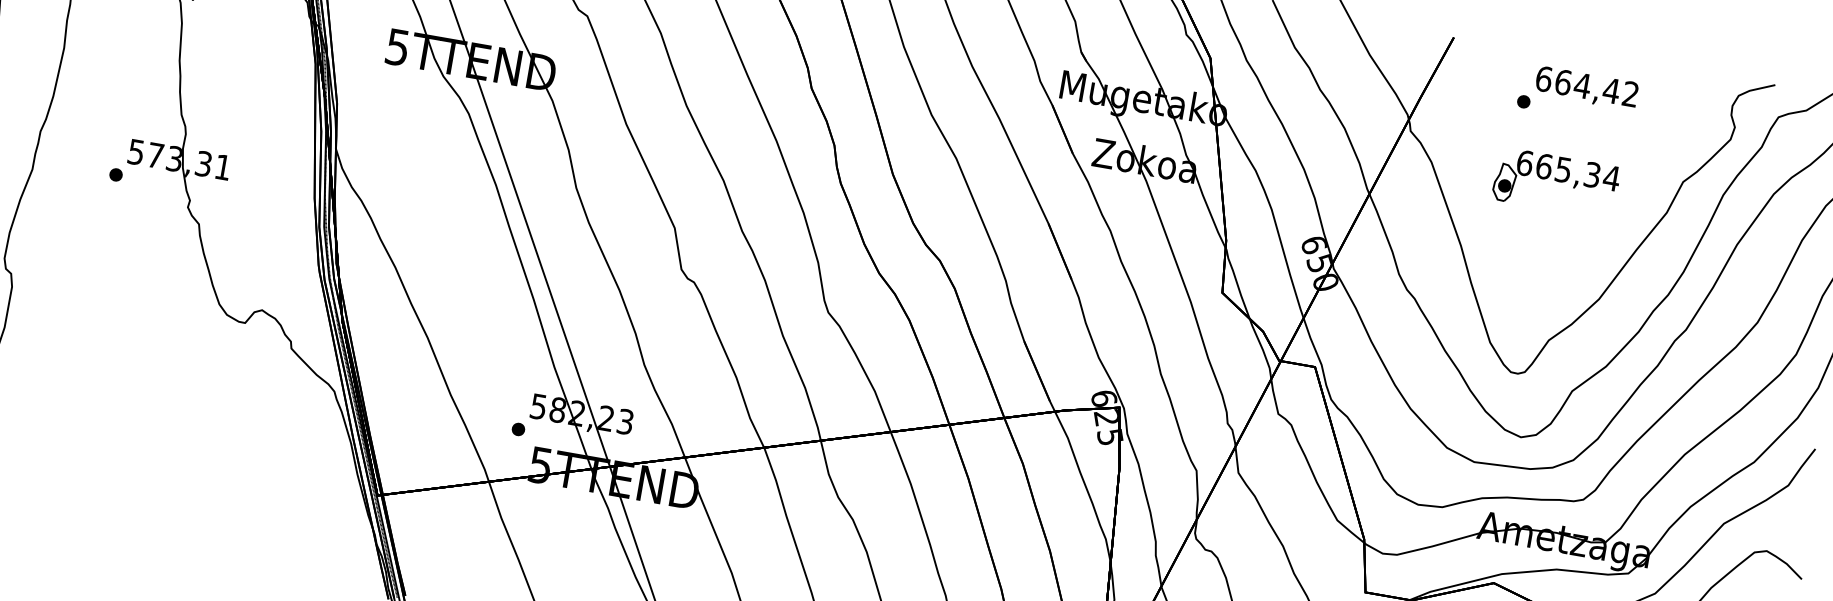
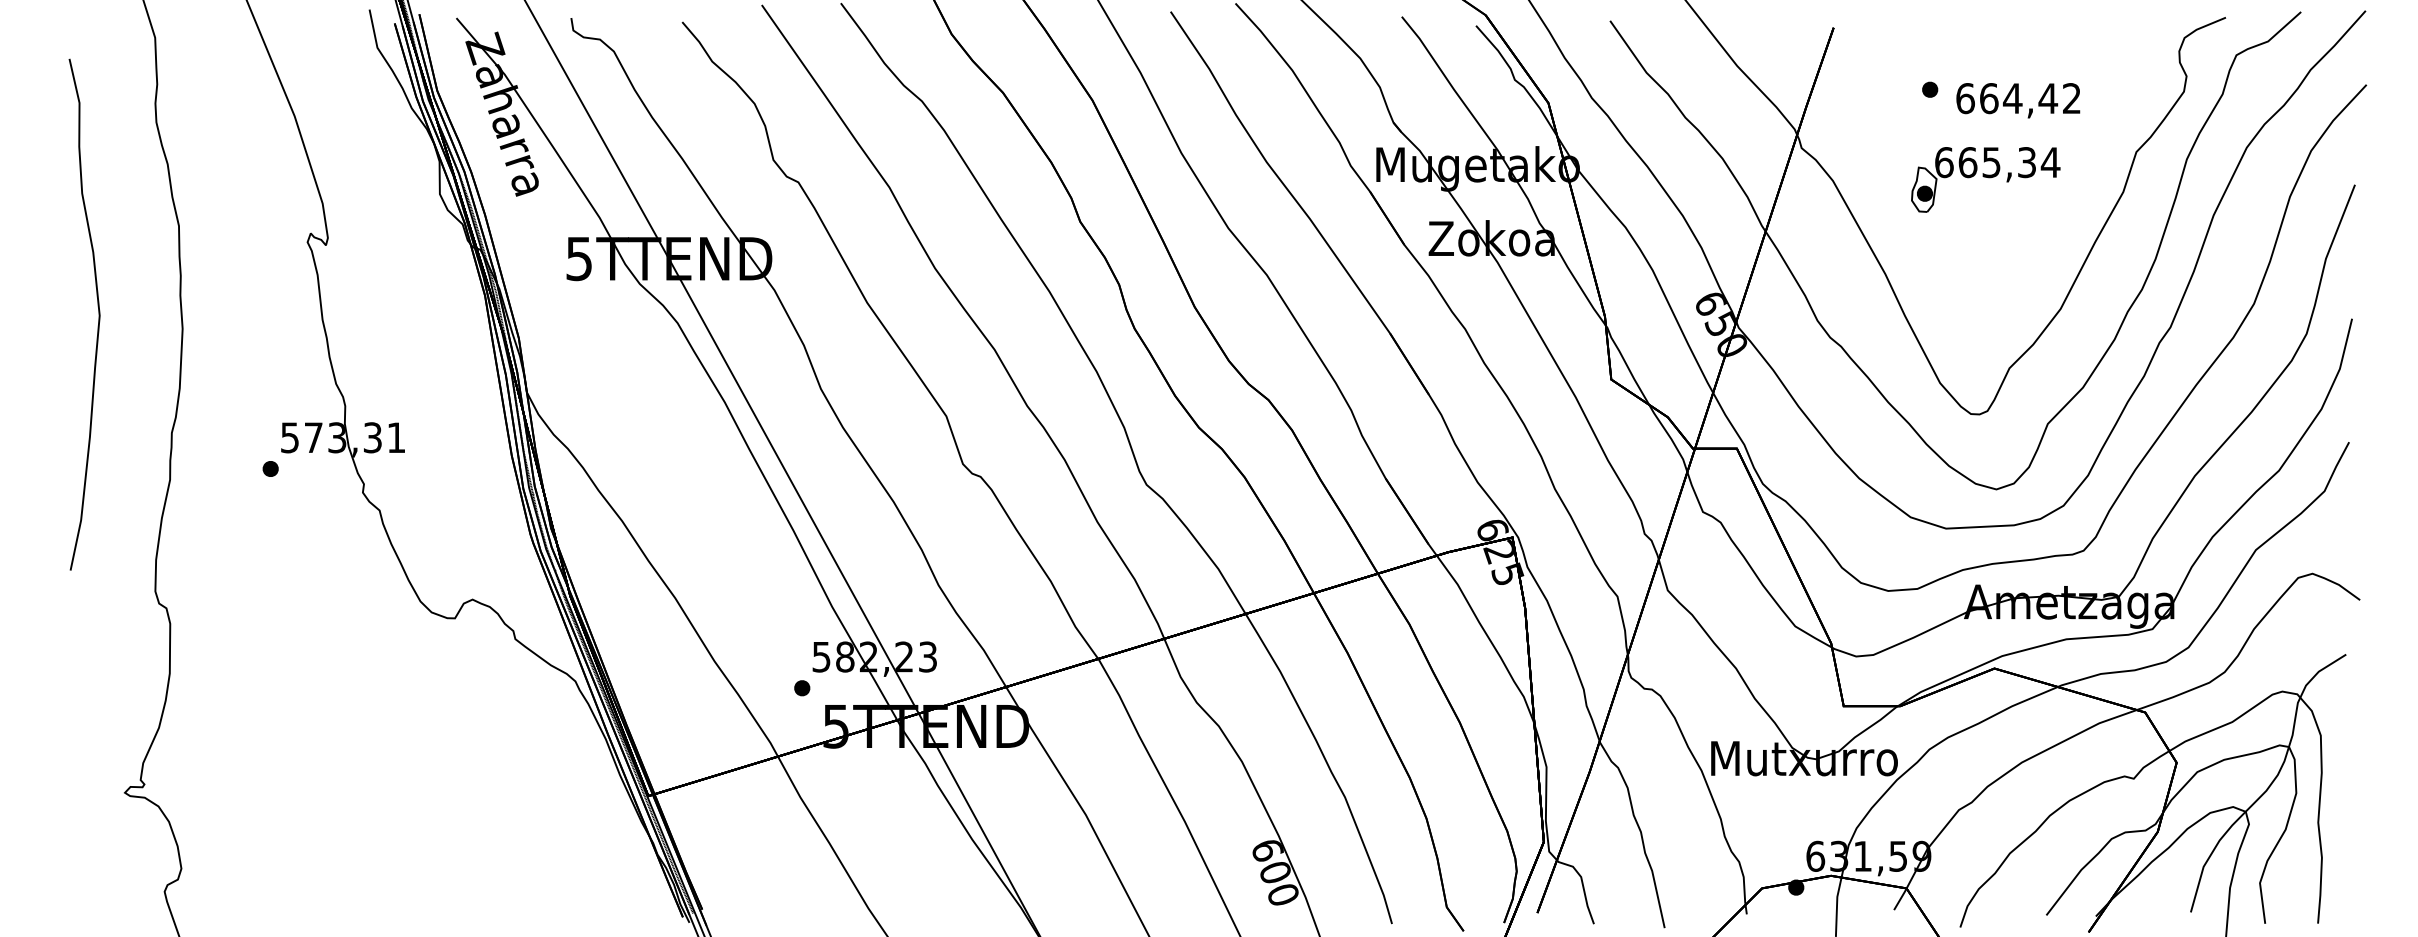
text: (1586, 88) -> (2018, 100), moved

